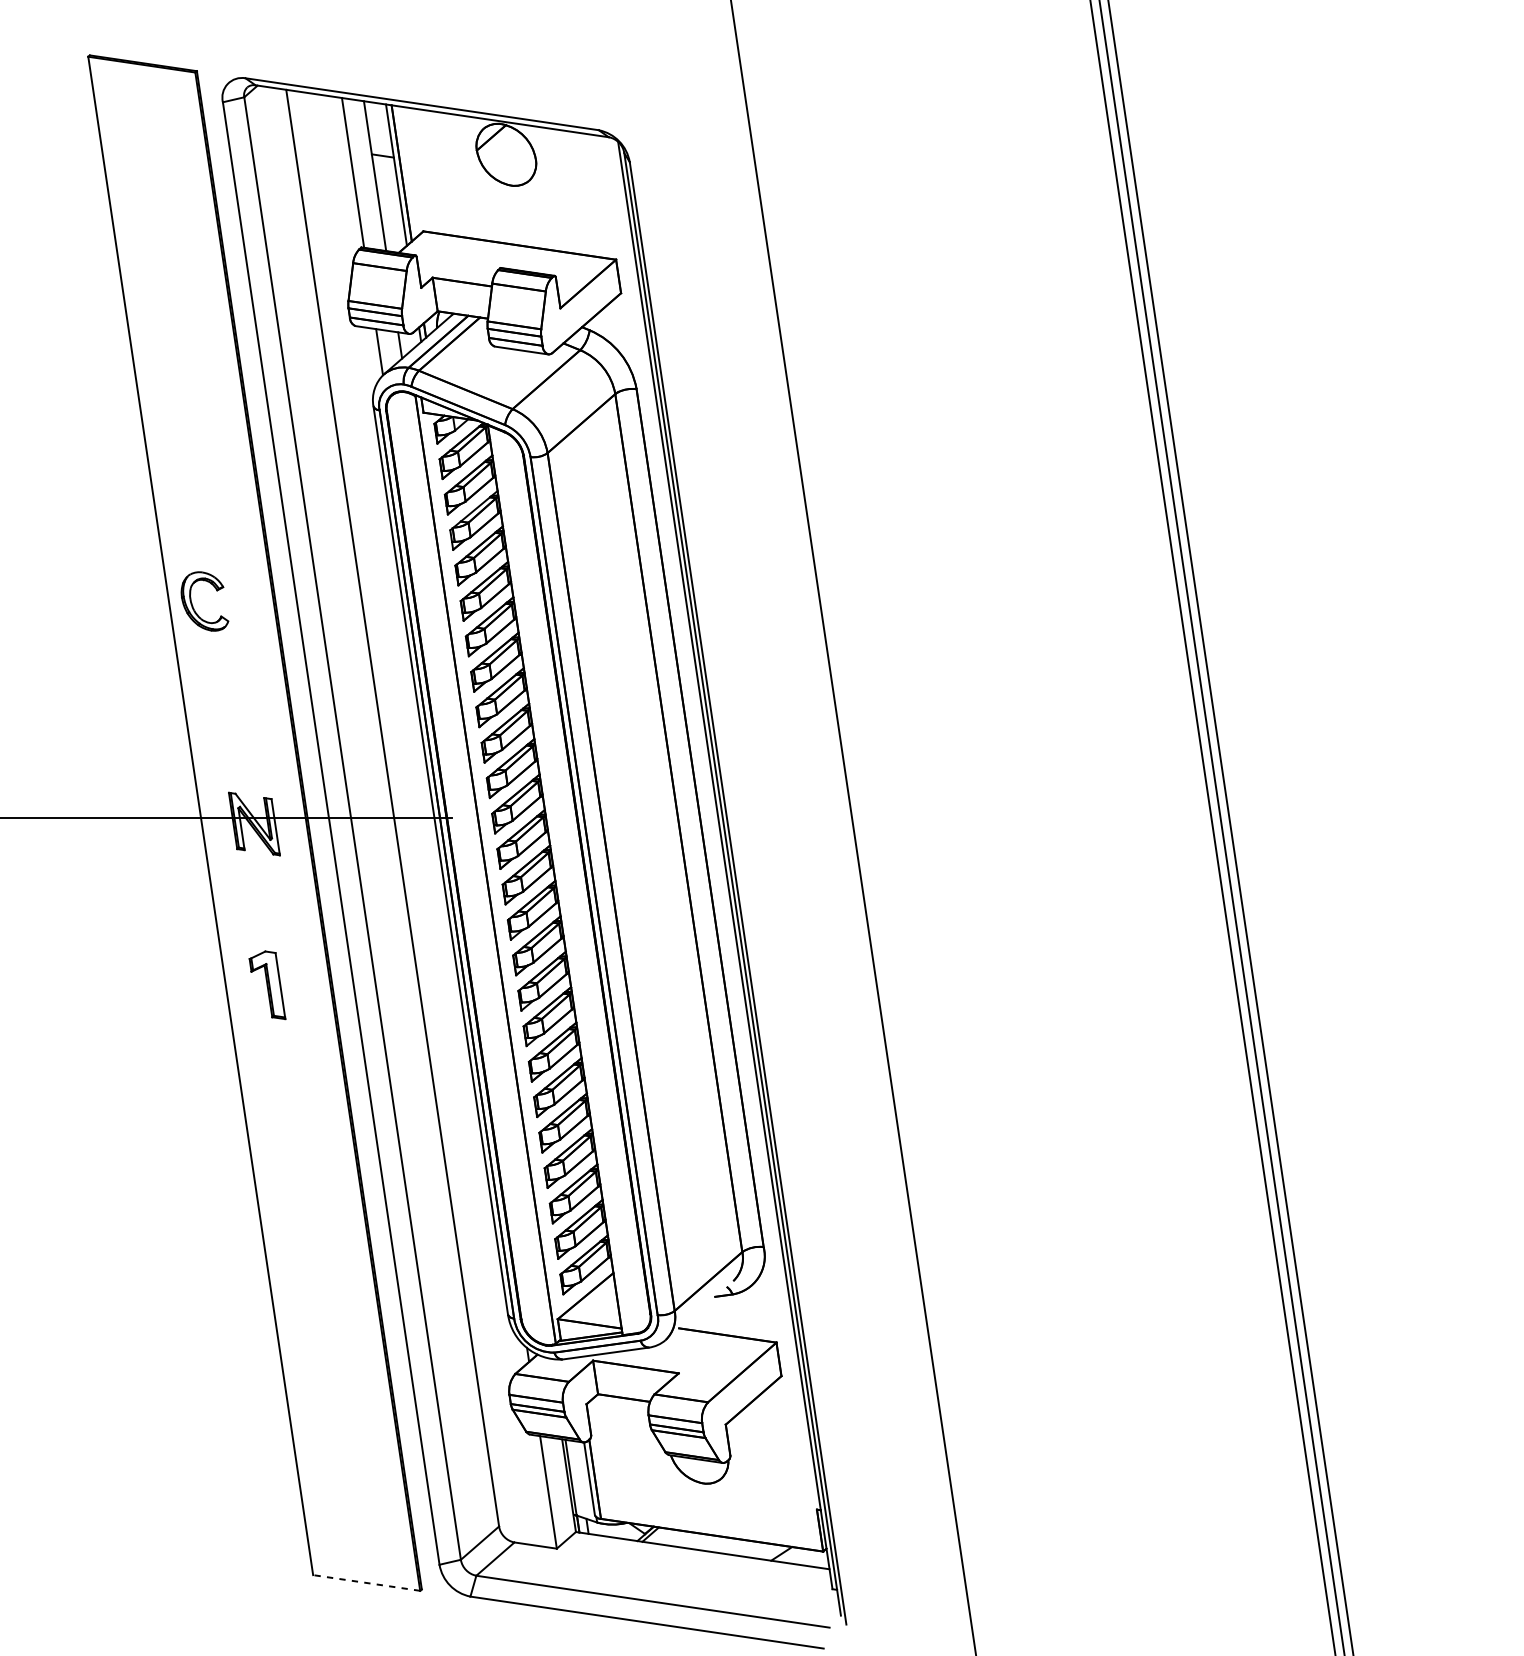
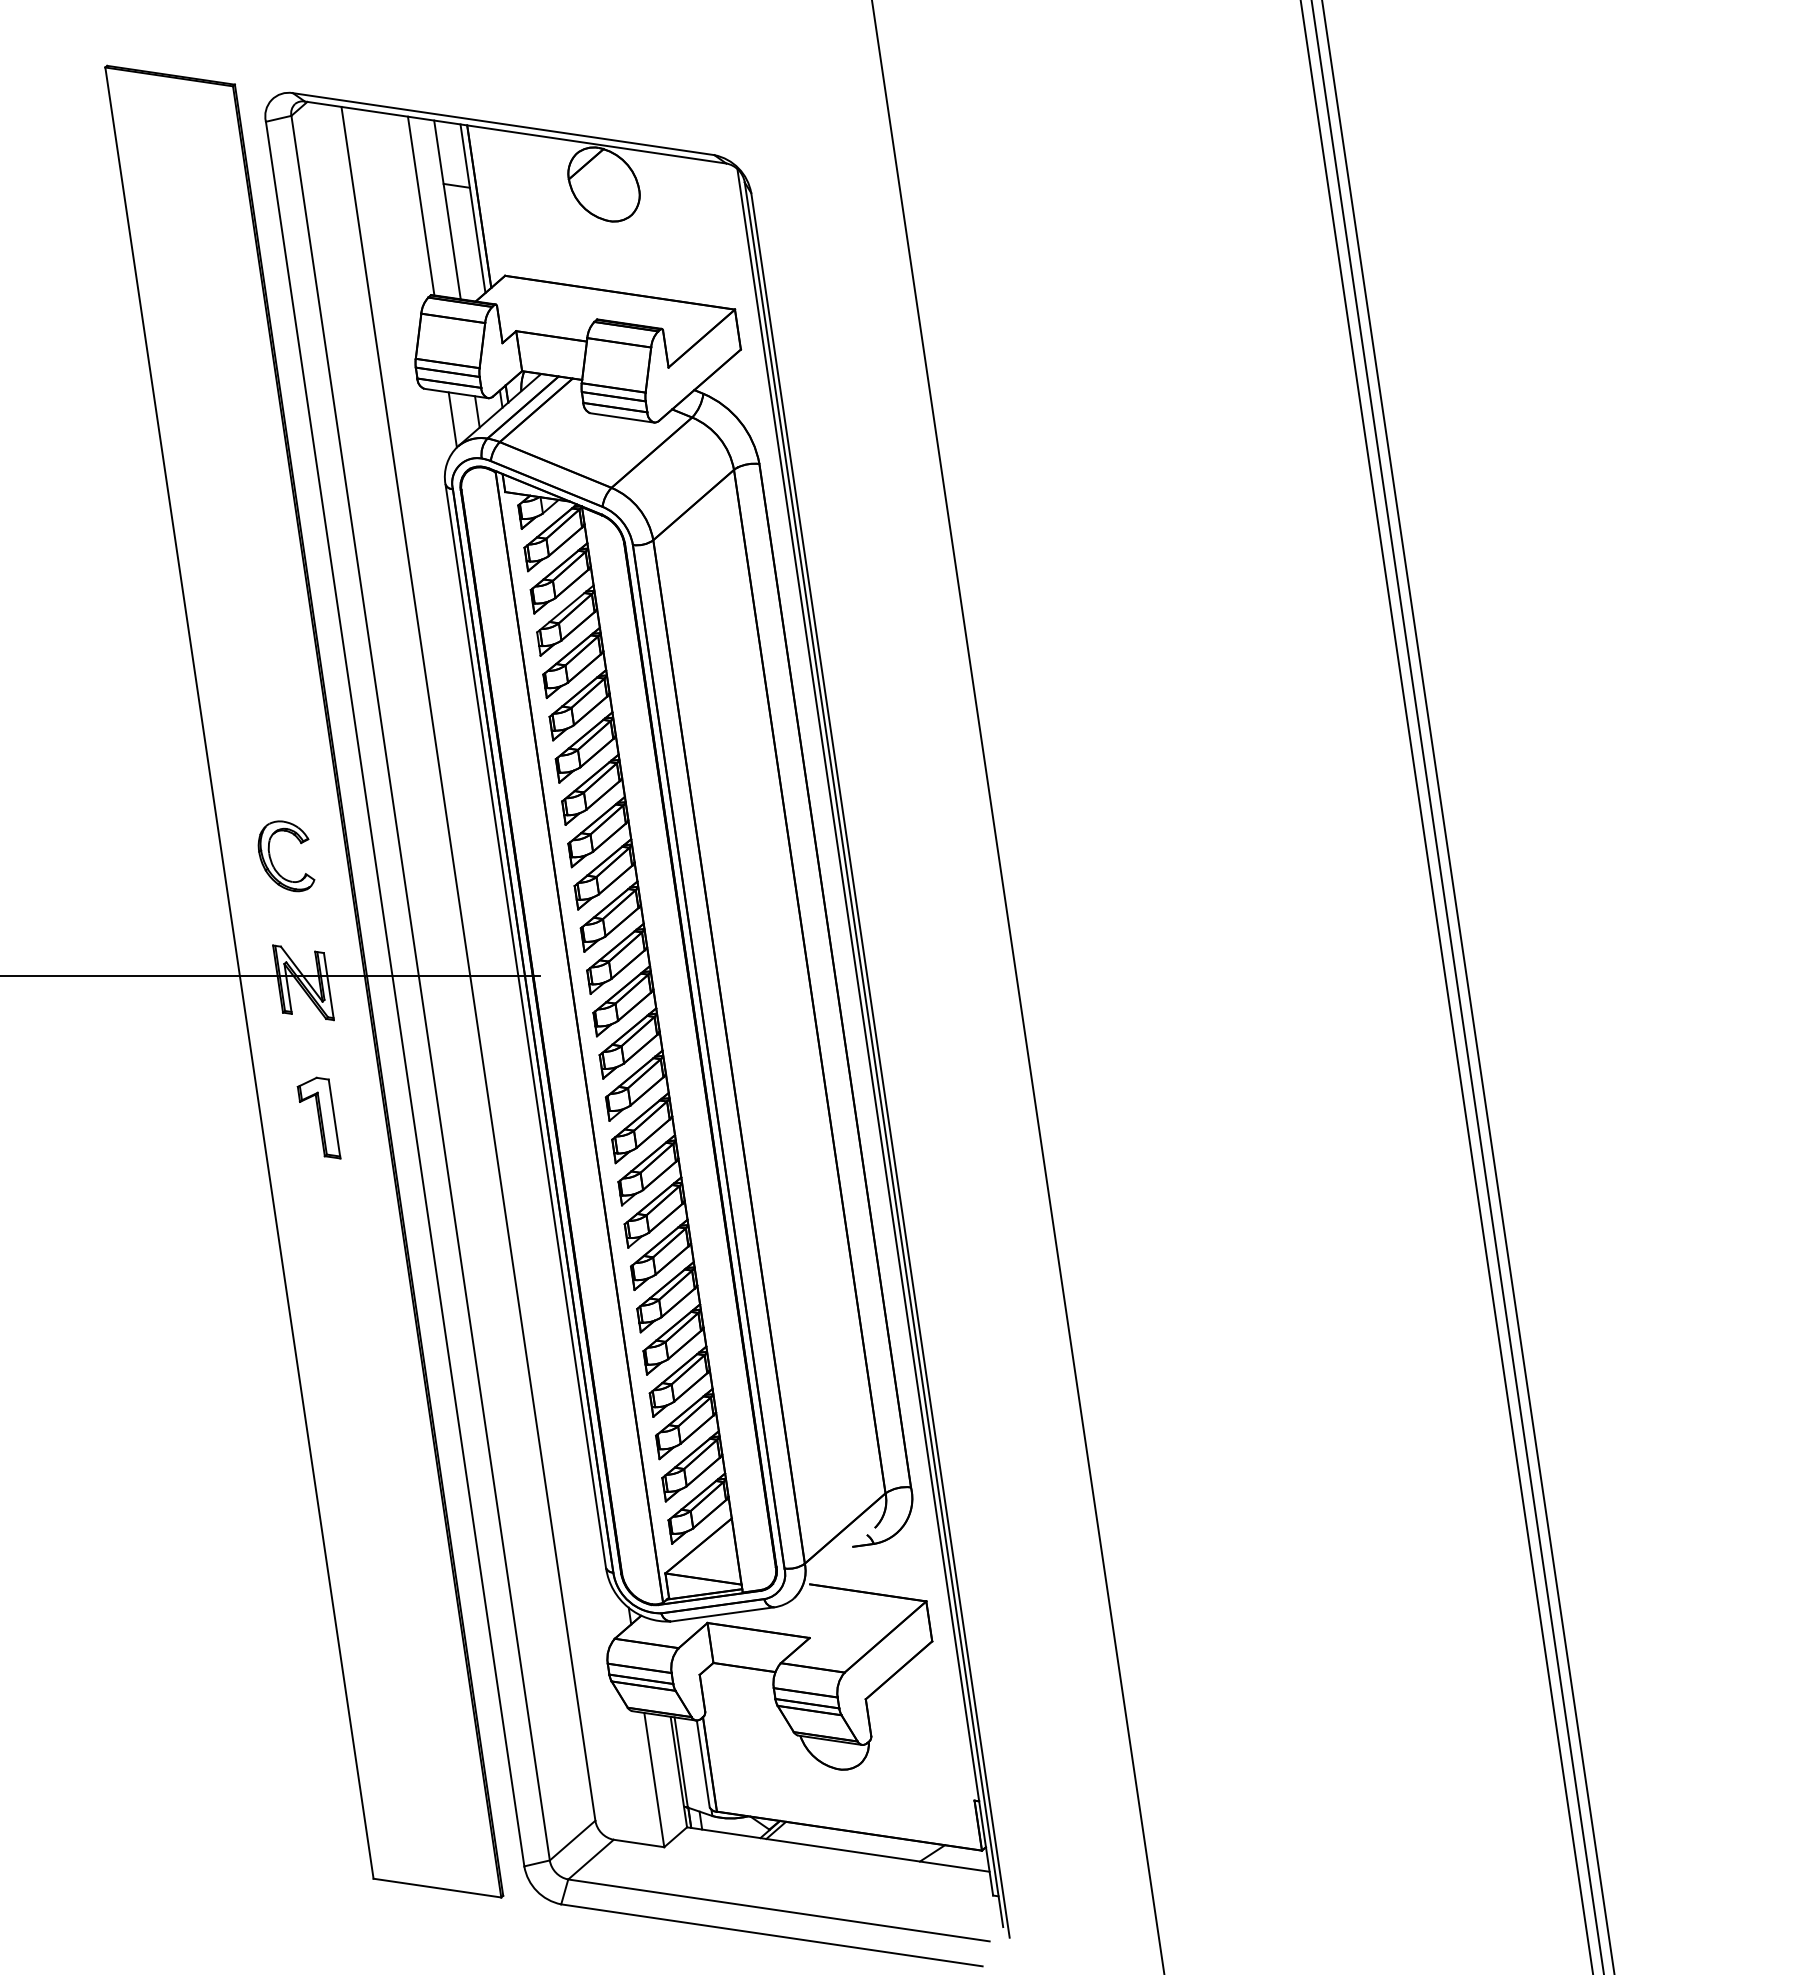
part: (193, 605) -> (272, 861), moved
part: (266, 984) -> (318, 1117), moved
line: (366, 1583) -> (437, 1888), dashed -> solid

